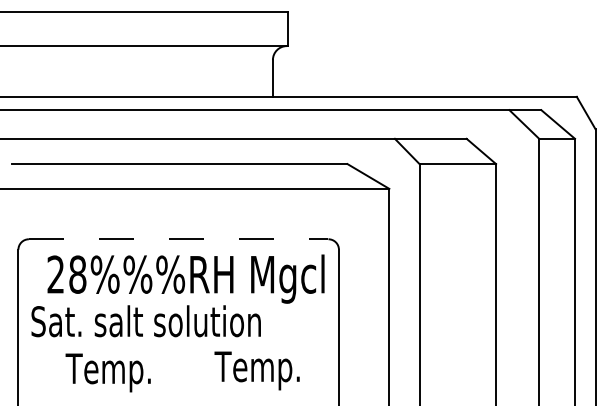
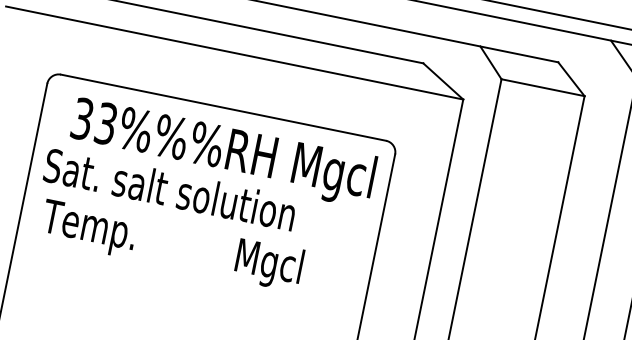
line: (178, 239) -> (223, 107), dashed -> solid
text: (66, 274) -> (94, 121), 28% -> 33%
text: (256, 370) -> (279, 267), Temp. -> Mgcl
text: (107, 372) -> (88, 228), moved

